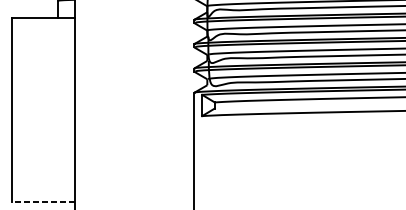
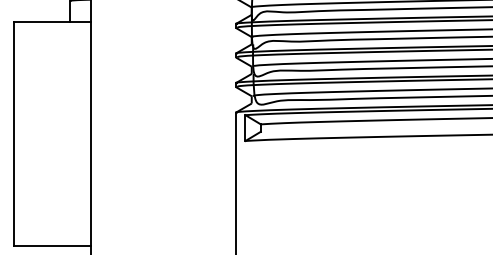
line: (42, 202) -> (51, 245), dashed -> solid

